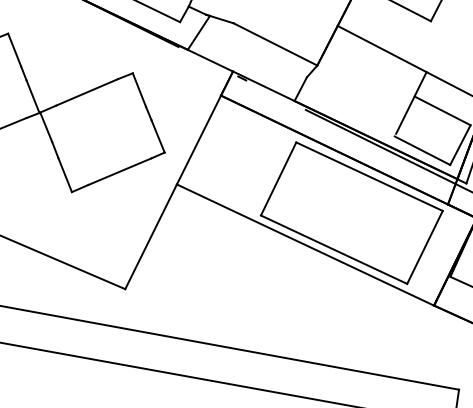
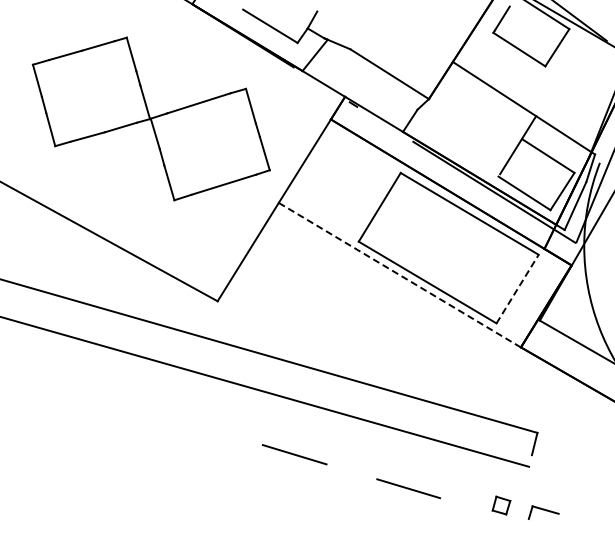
line: (305, 245) -> (399, 275), solid -> dashed
line: (424, 246) -> (517, 288), solid -> dashed

